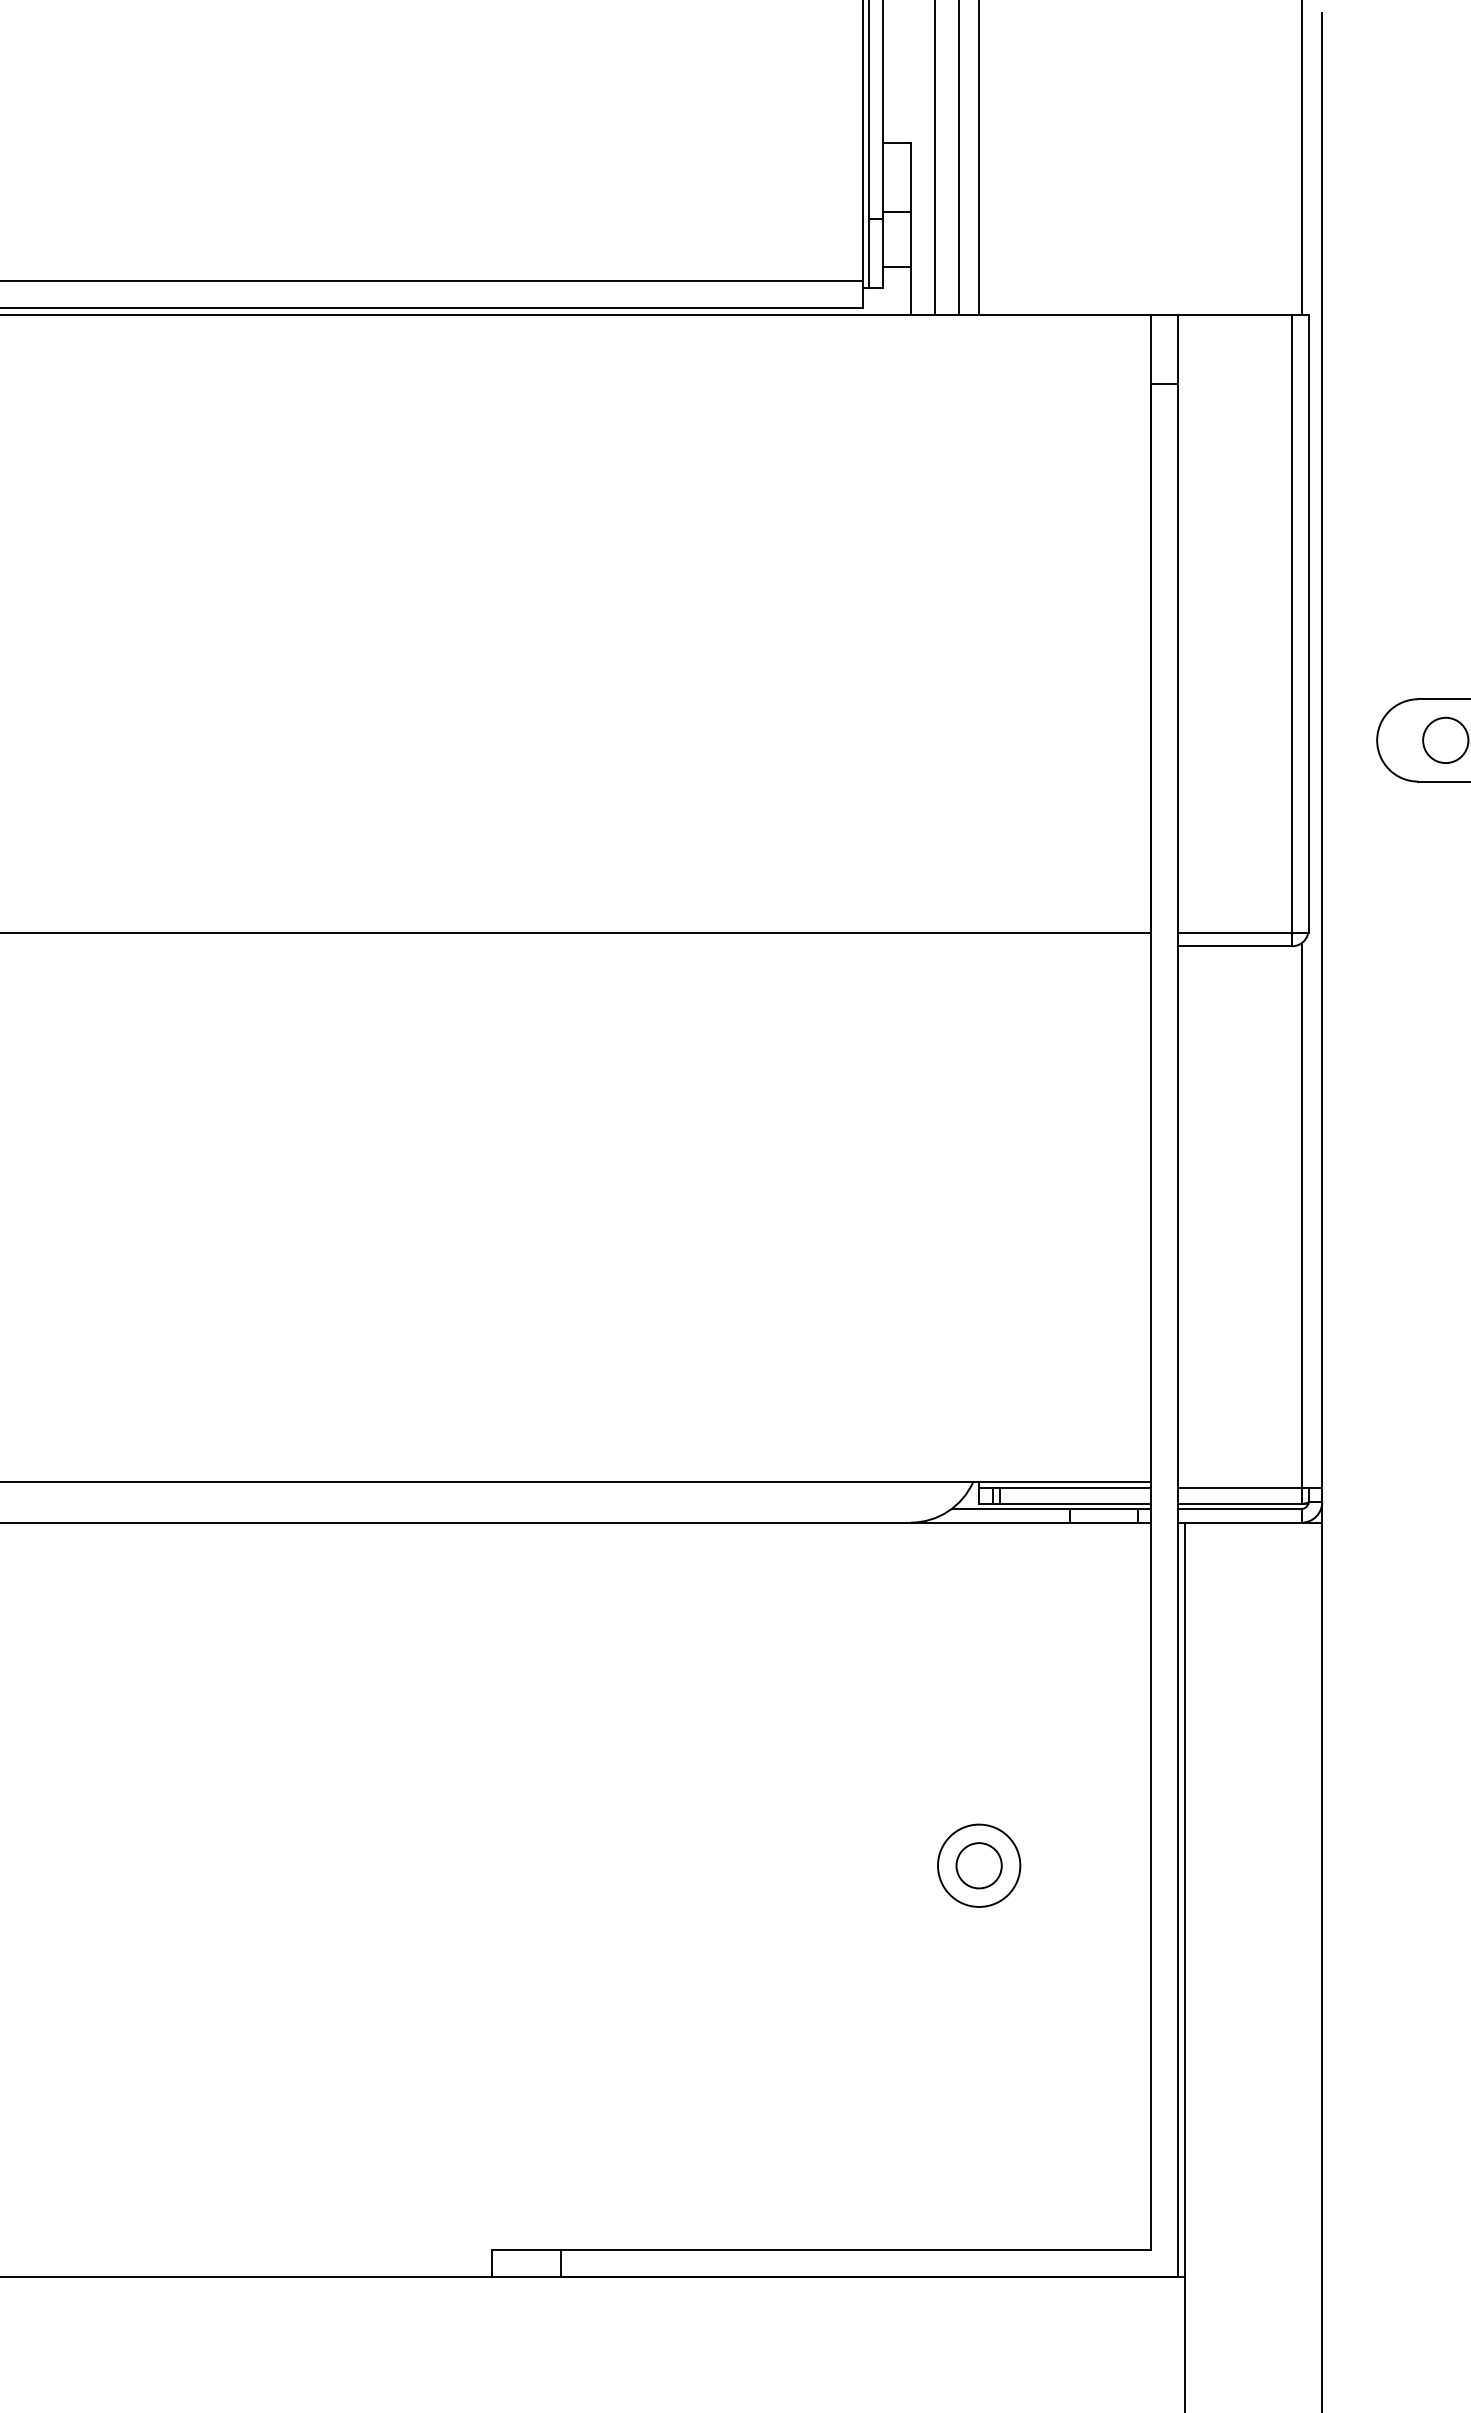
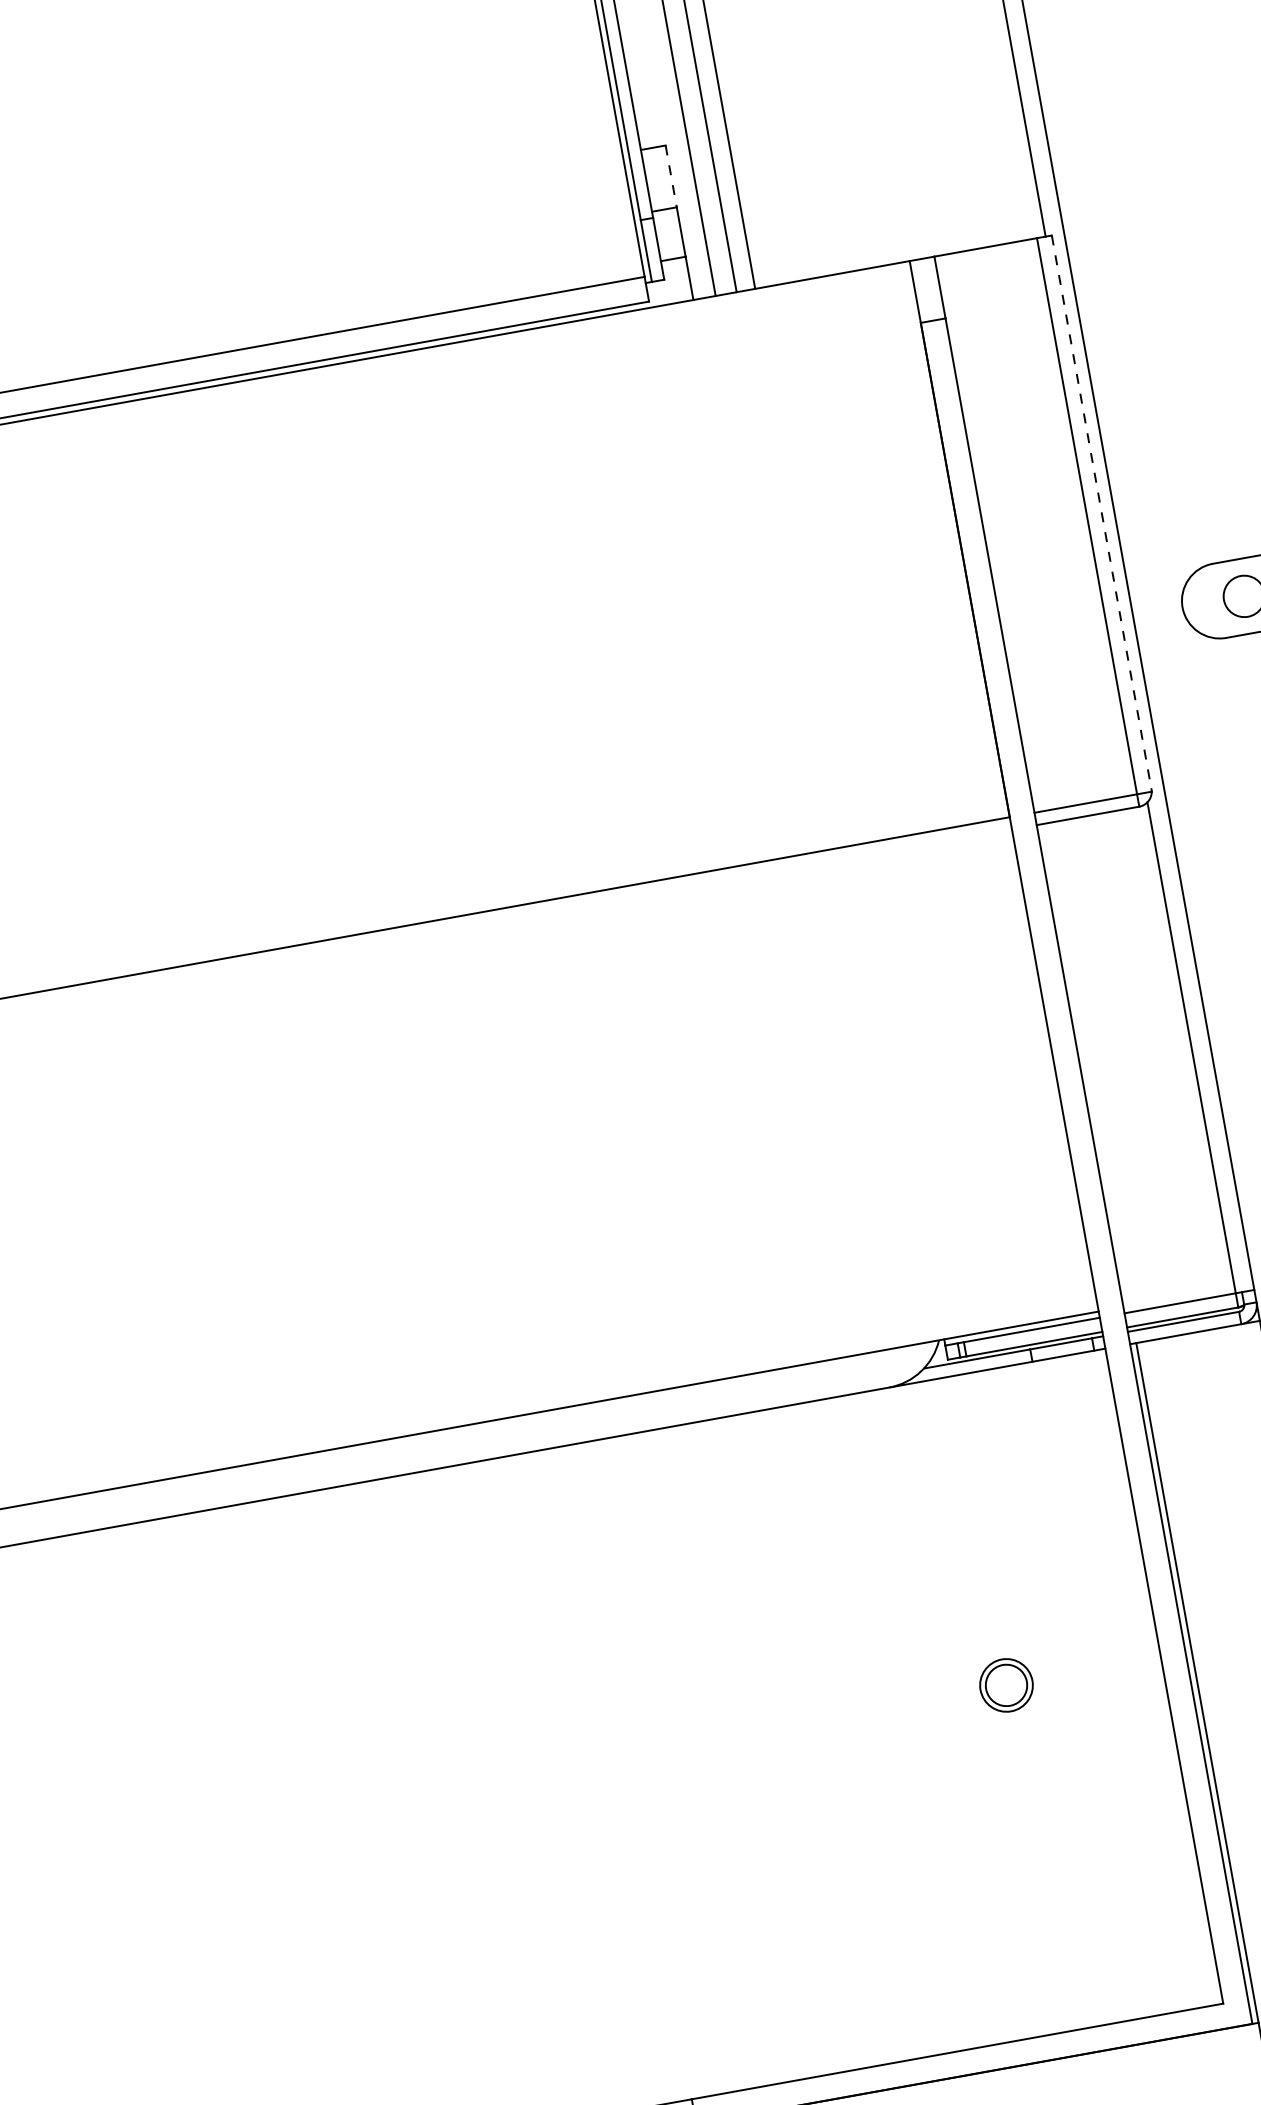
line: (910, 178) -> (671, 177), solid -> dashed
line: (1308, 622) -> (1101, 512), solid -> dashed
circle: (979, 1865) -> (1006, 1685), size x0.7

